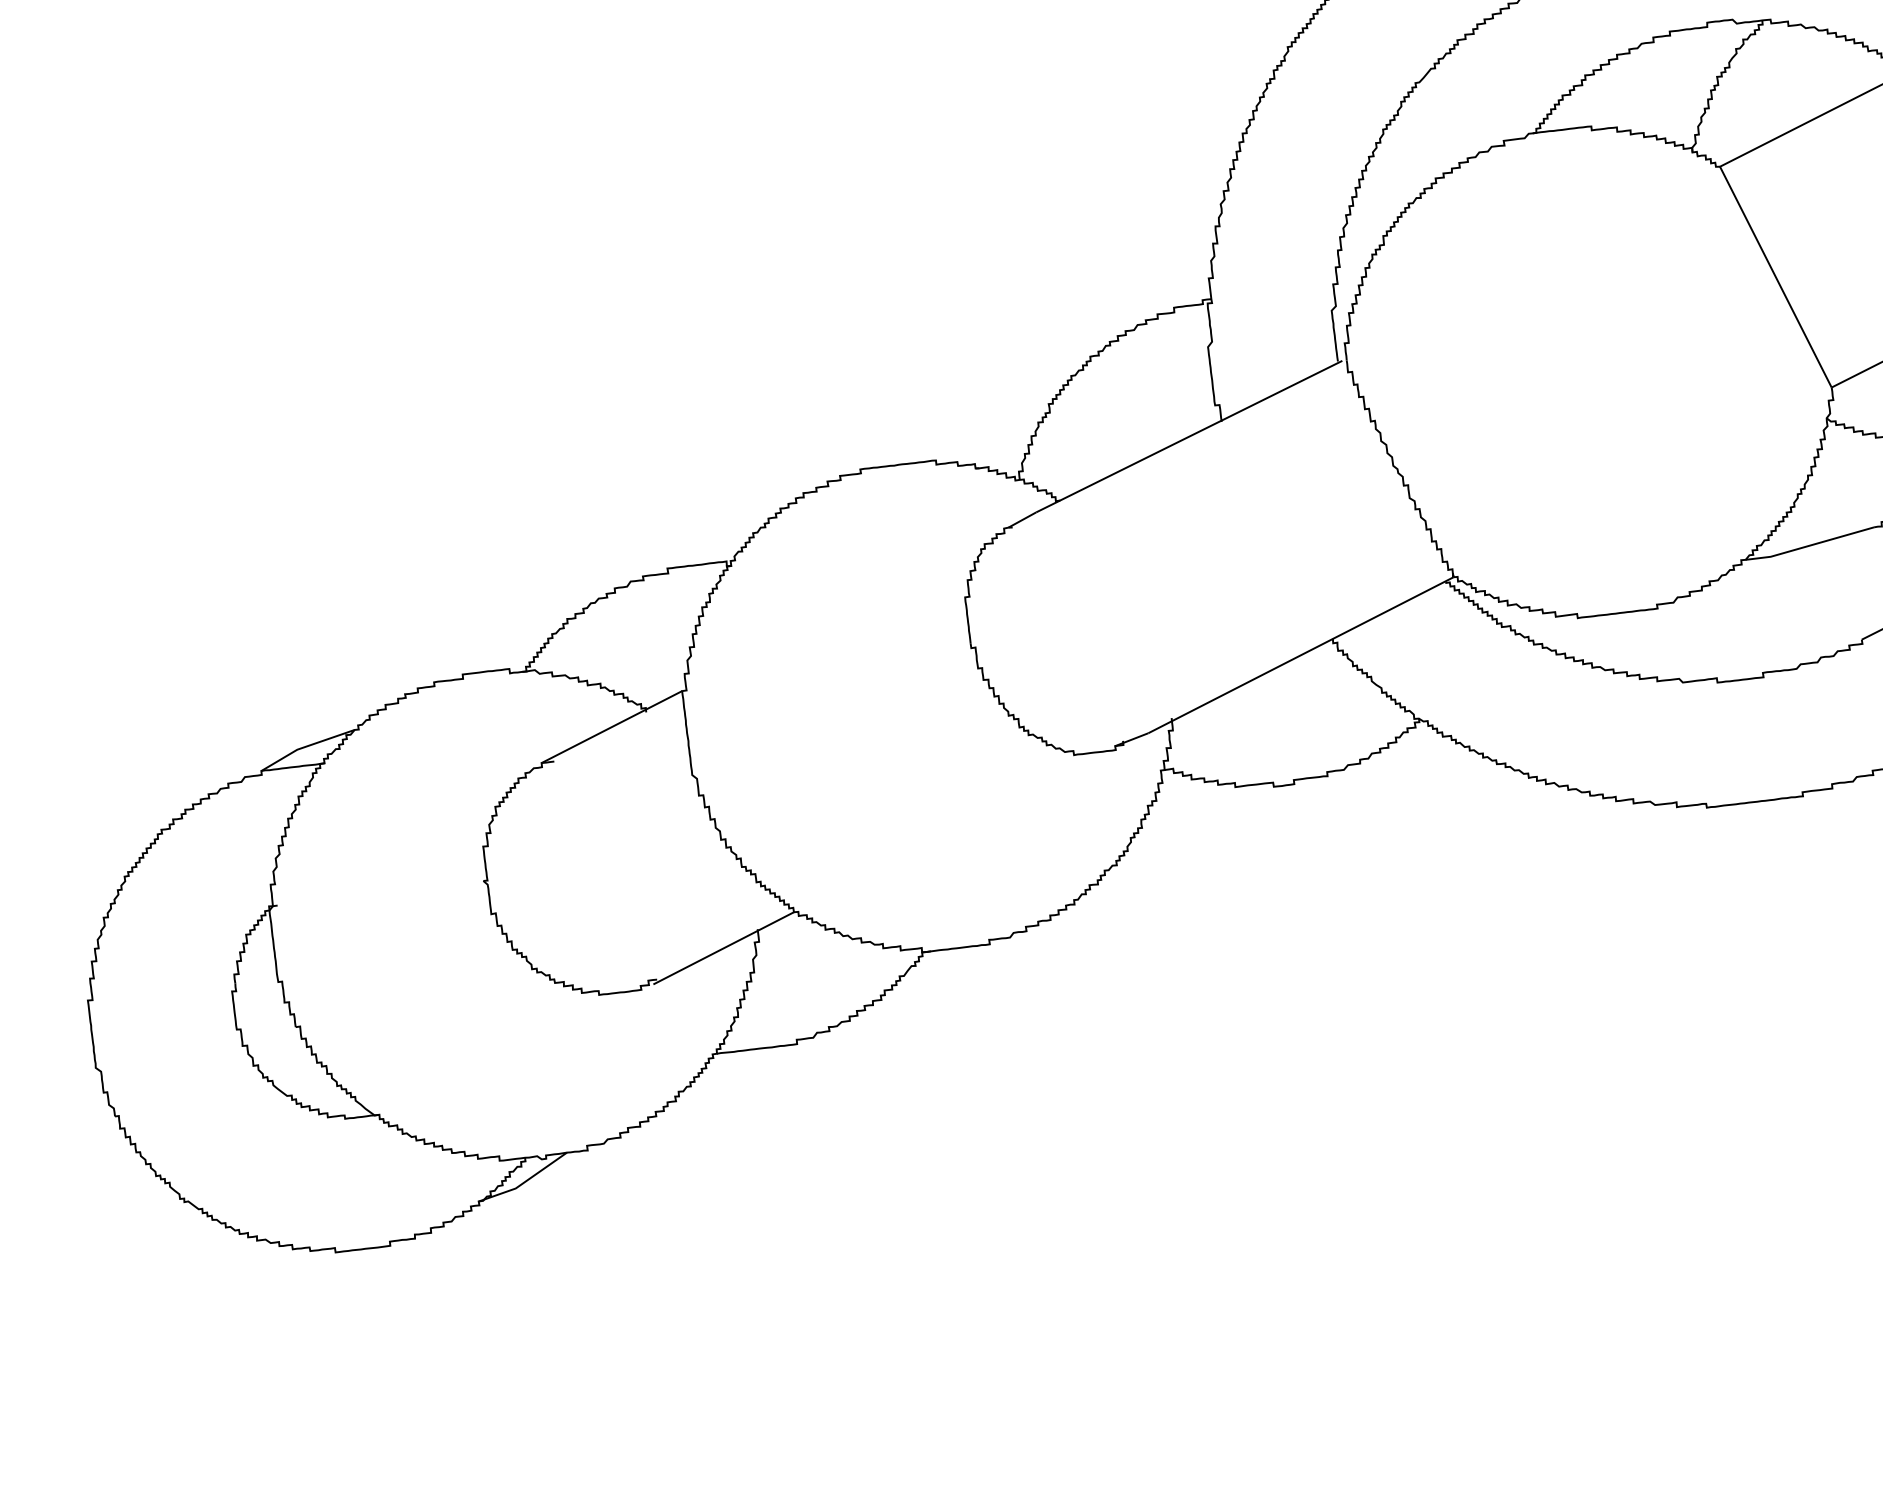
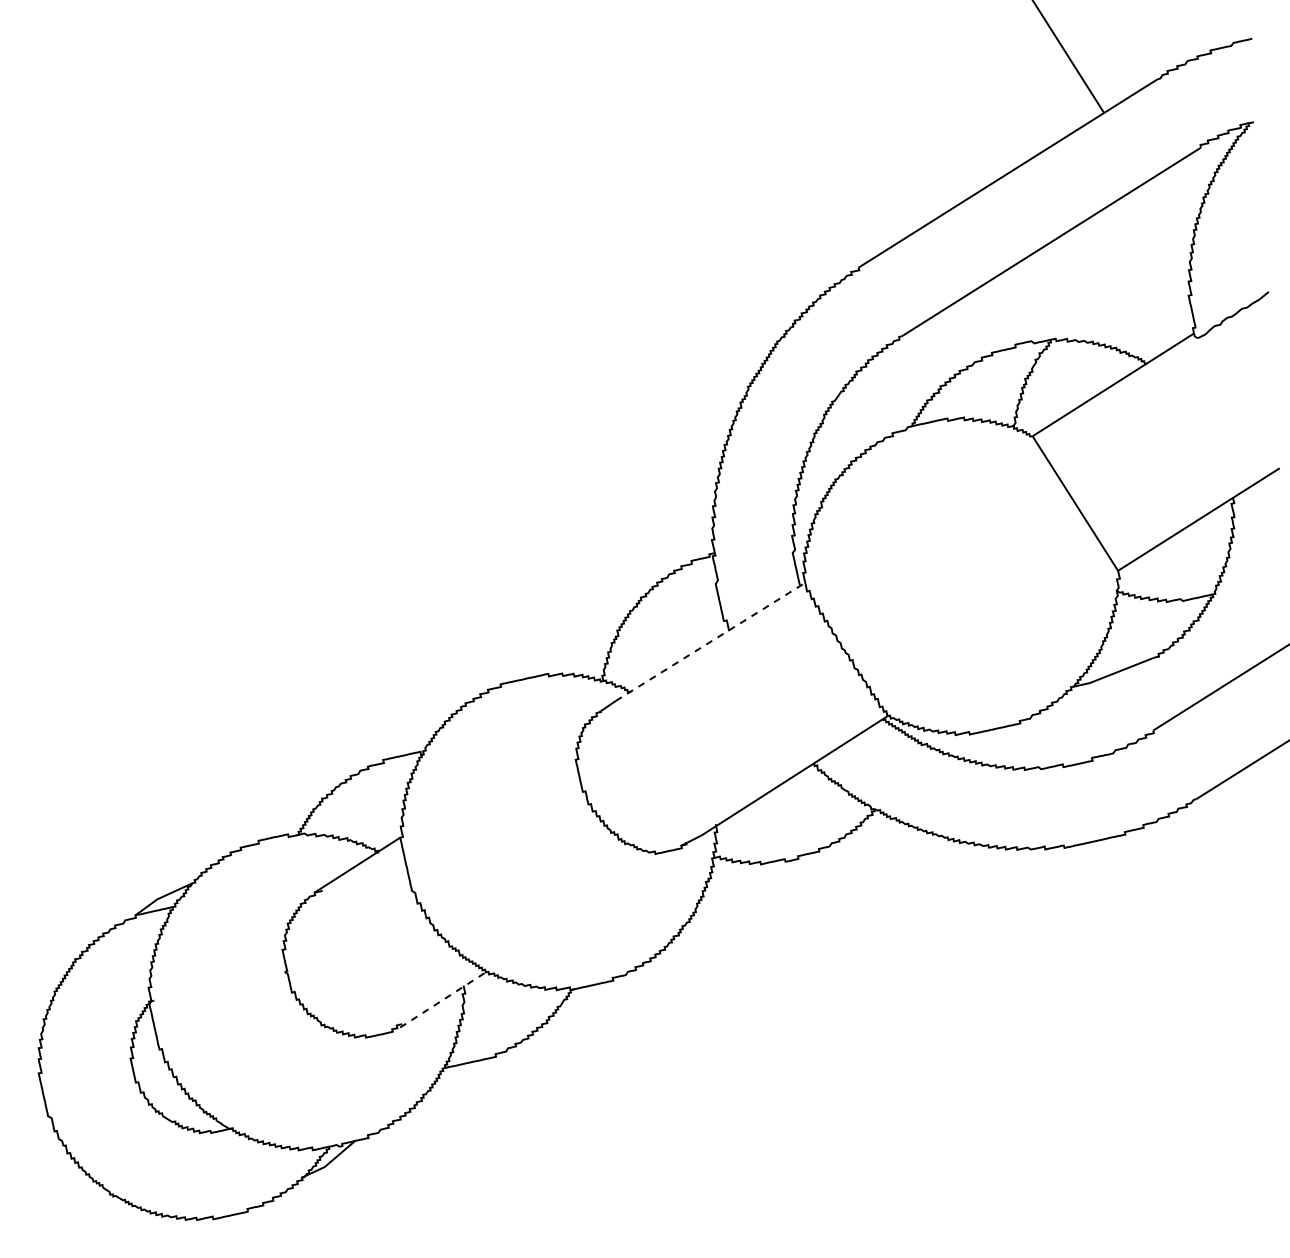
line: (1188, 436) -> (708, 642), solid -> dashed
line: (724, 947) -> (443, 999), solid -> dashed

